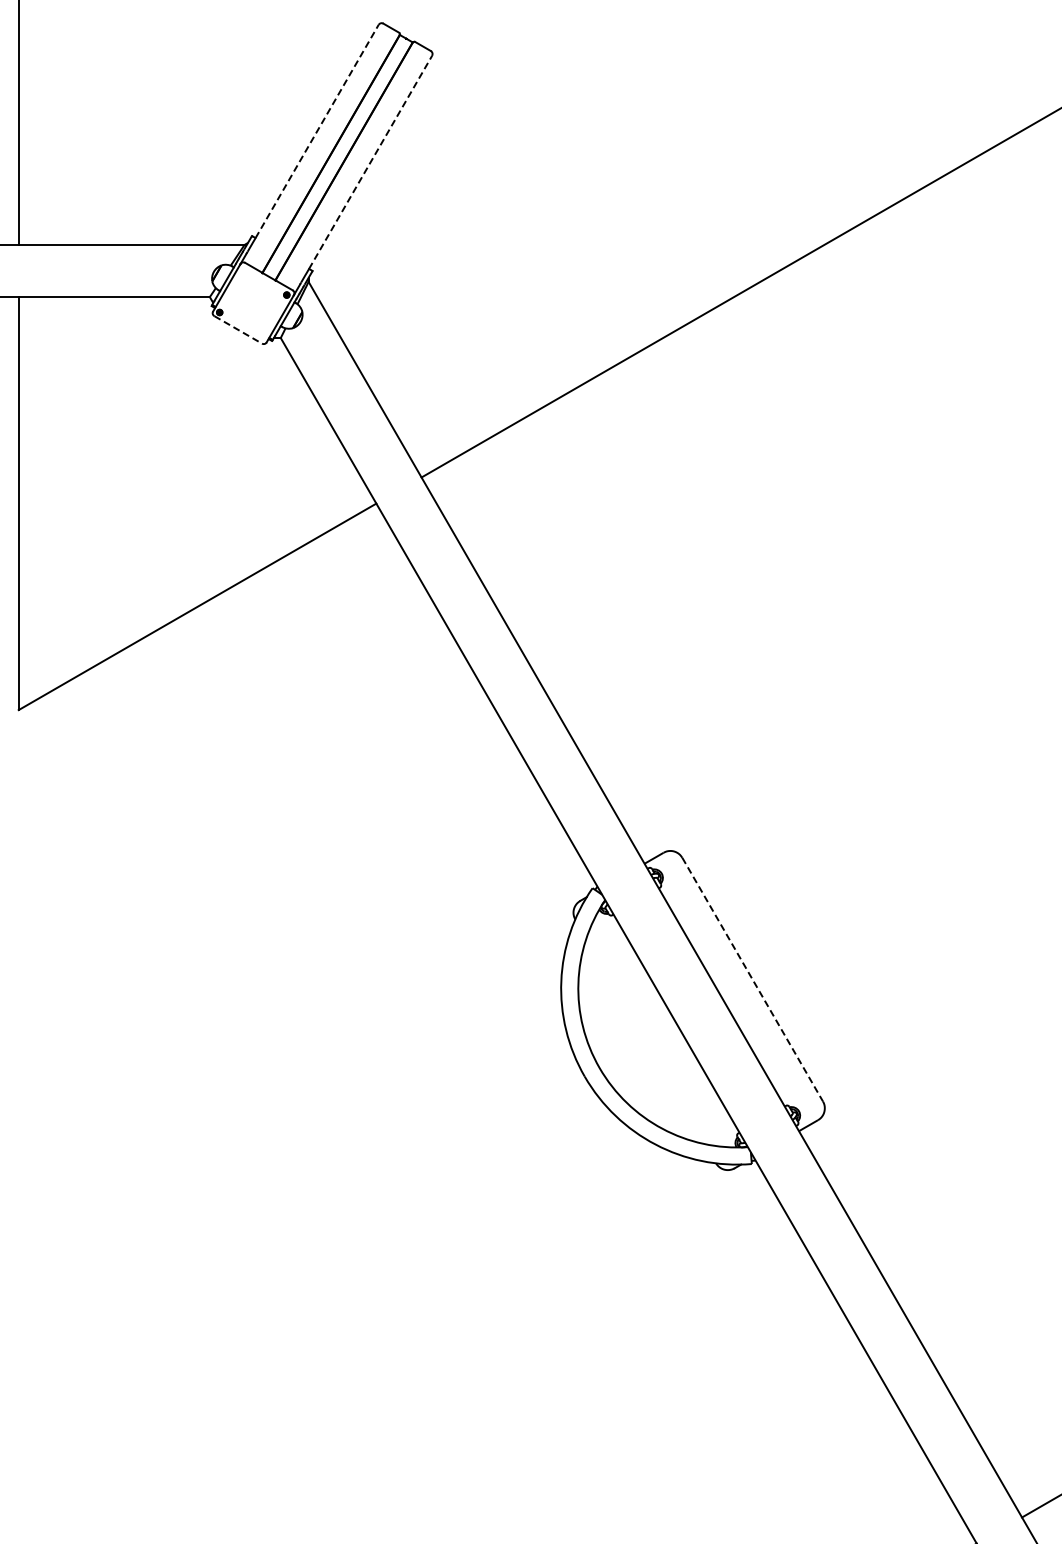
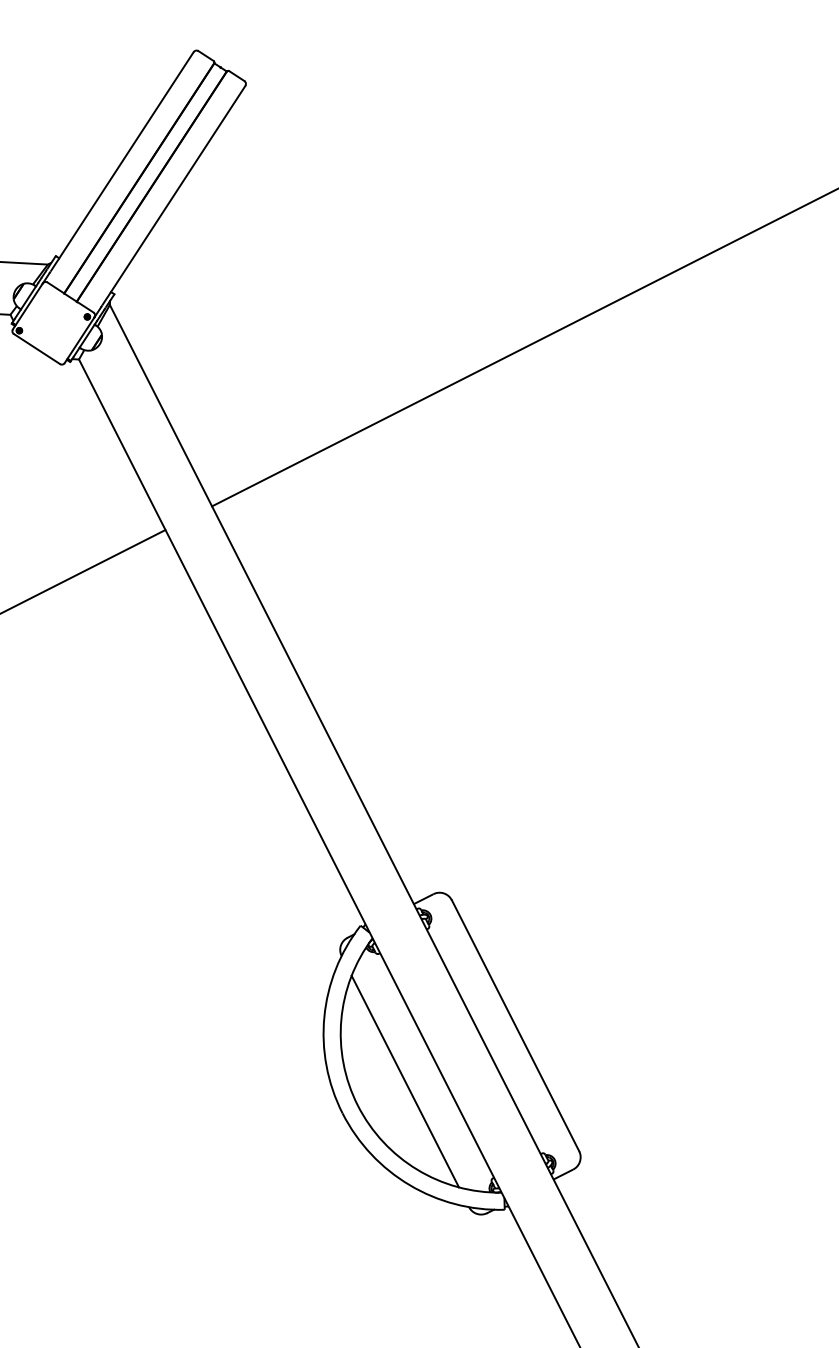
line: (317, 131) -> (126, 155), dashed -> solid
line: (370, 162) -> (178, 189), dashed -> solid
line: (238, 330) -> (37, 349), dashed -> solid
line: (752, 979) -> (515, 1025), dashed -> solid
line: (645, 1041) -> (405, 1081), added

